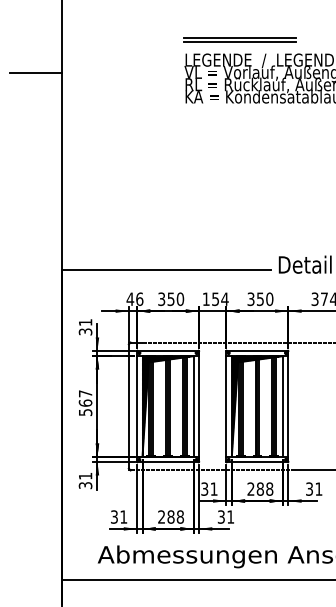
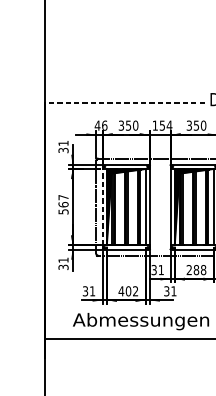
line: (166, 269) -> (125, 103), solid -> dashed
line: (137, 405) -> (103, 206), solid -> dashed
text: (170, 516) -> (128, 290), 288 -> 402

